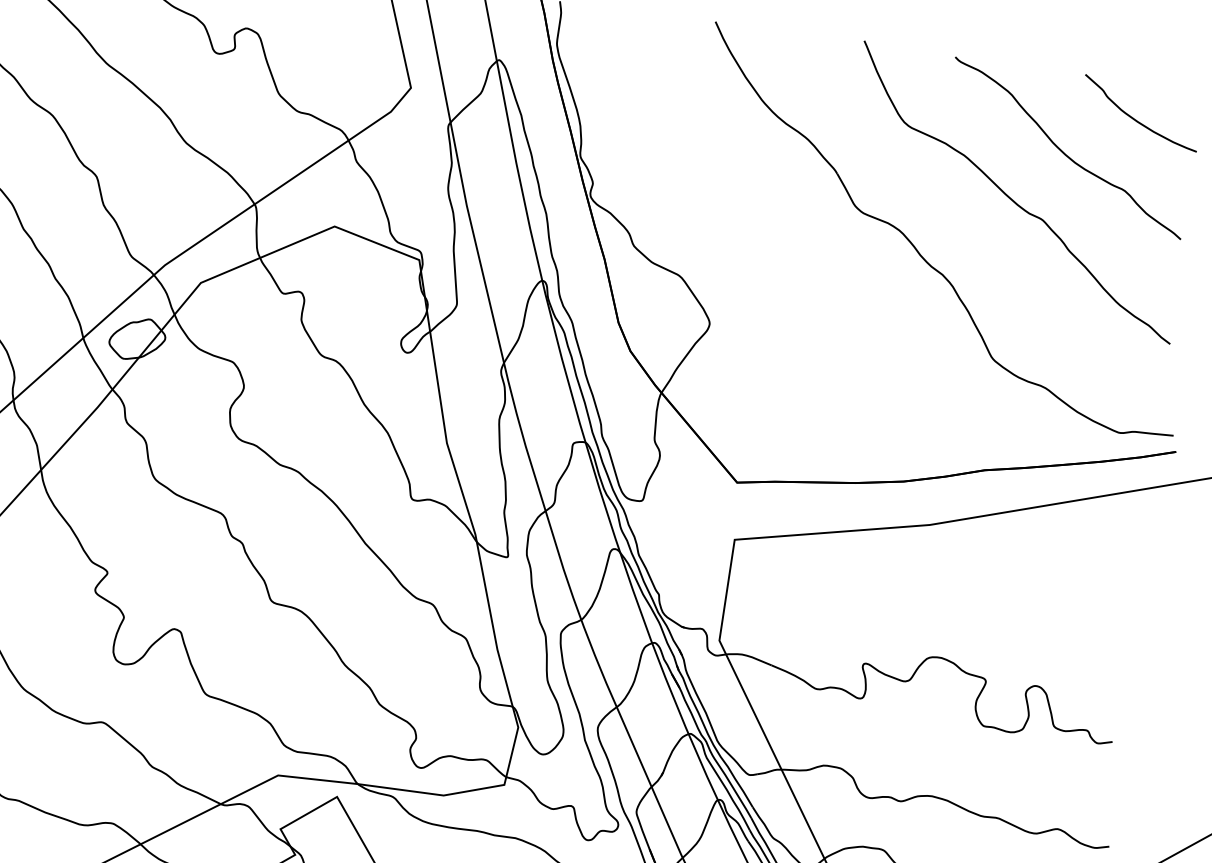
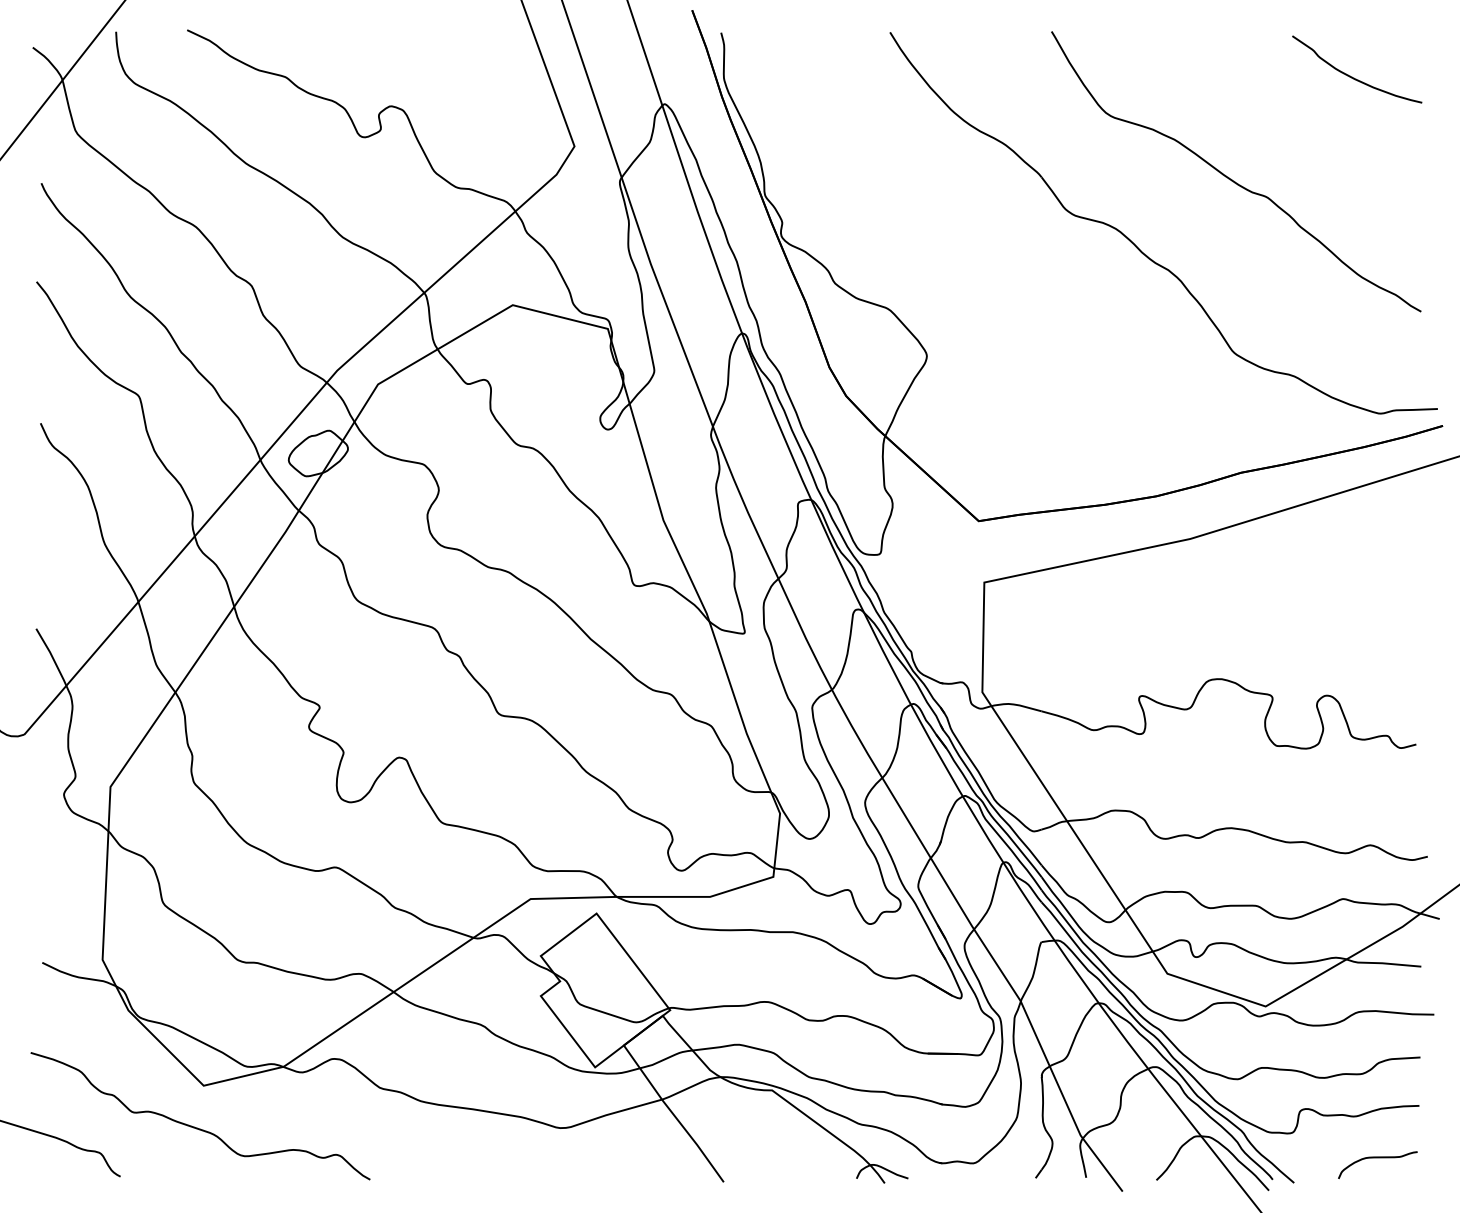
curve: (1064, 151) -> (1280, 121), removed

